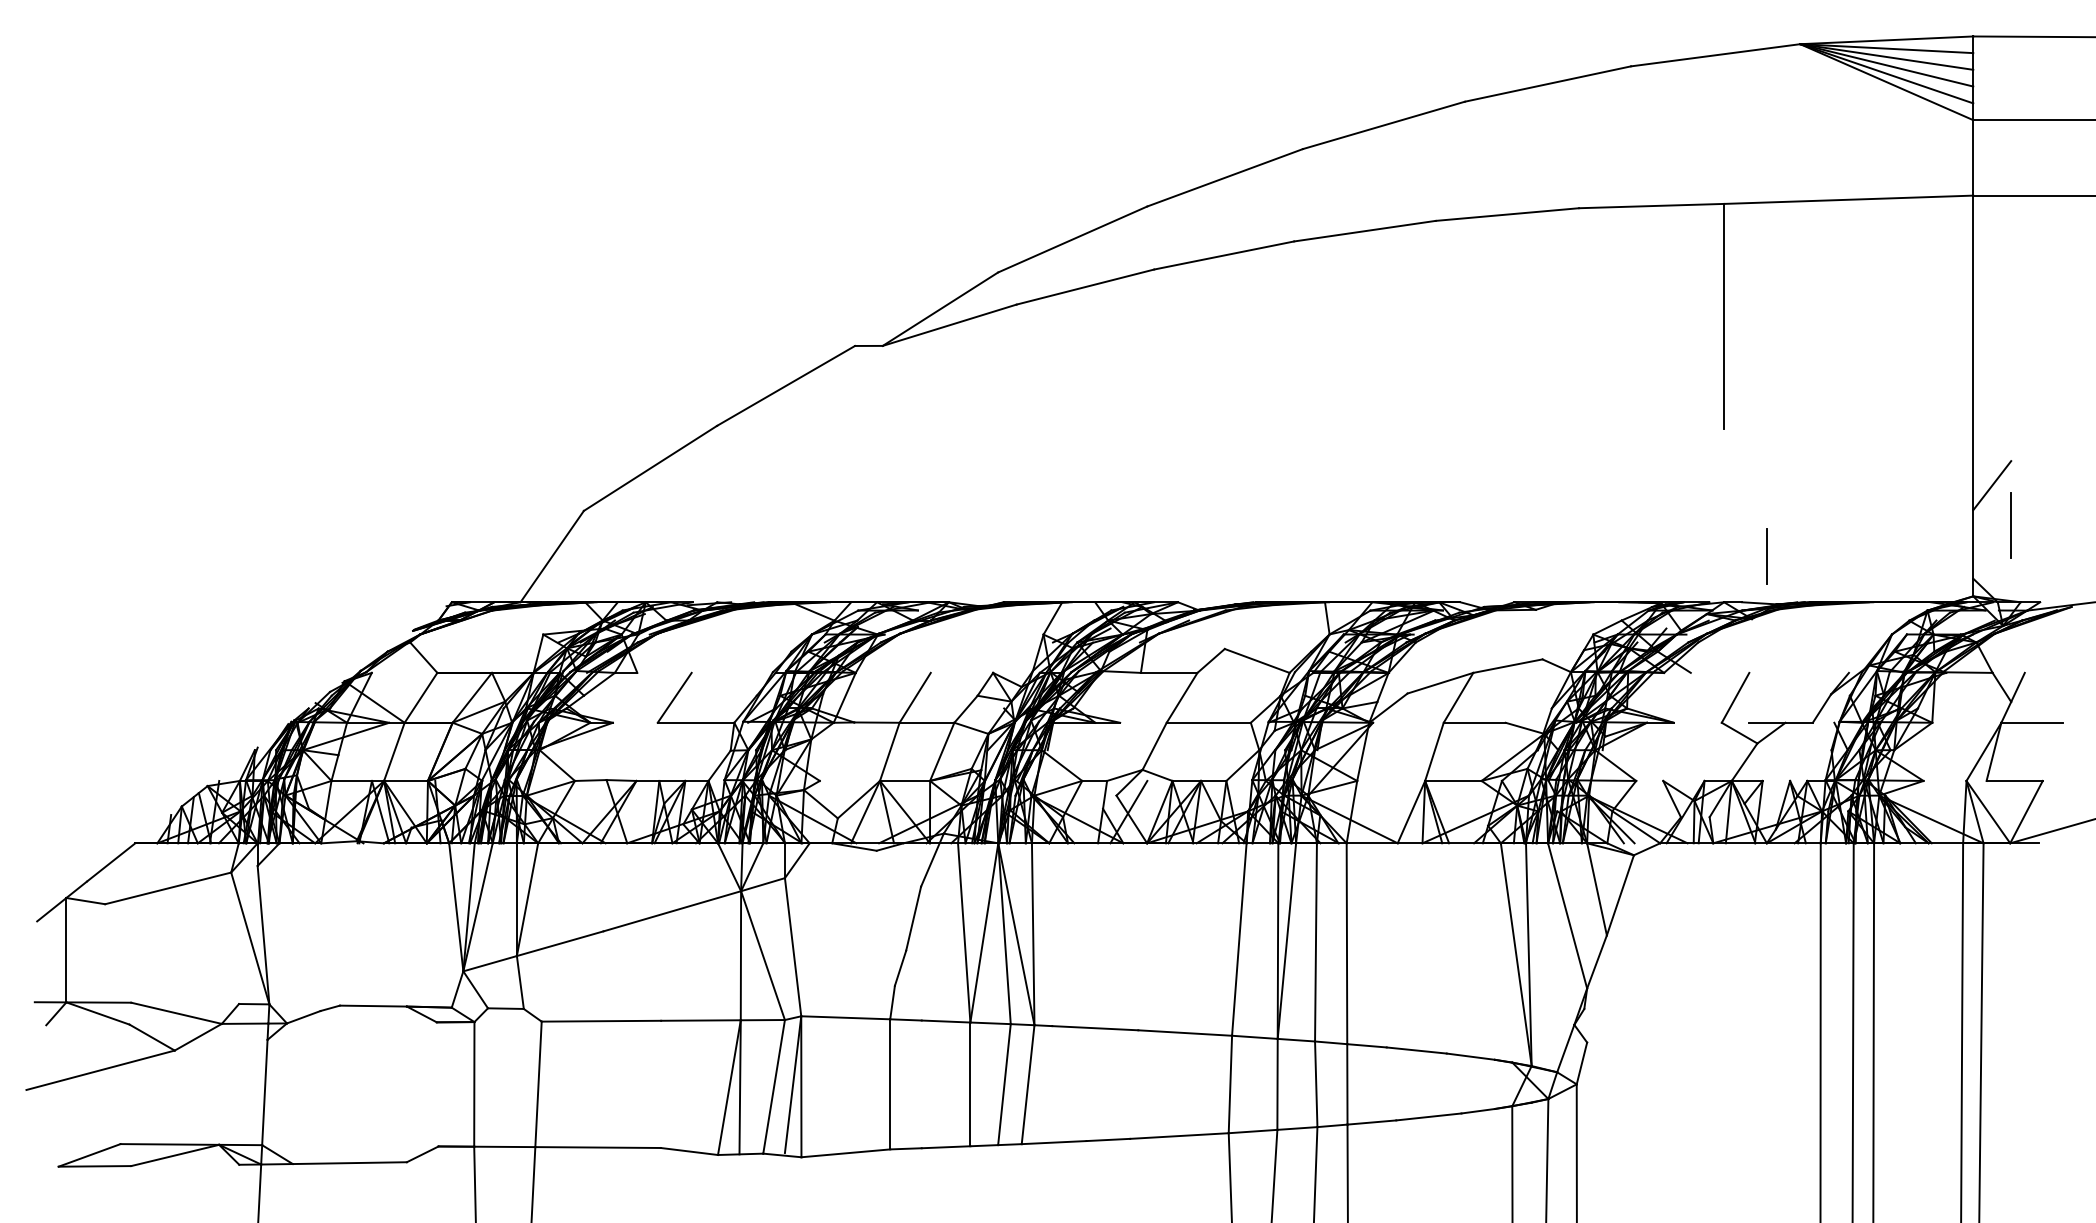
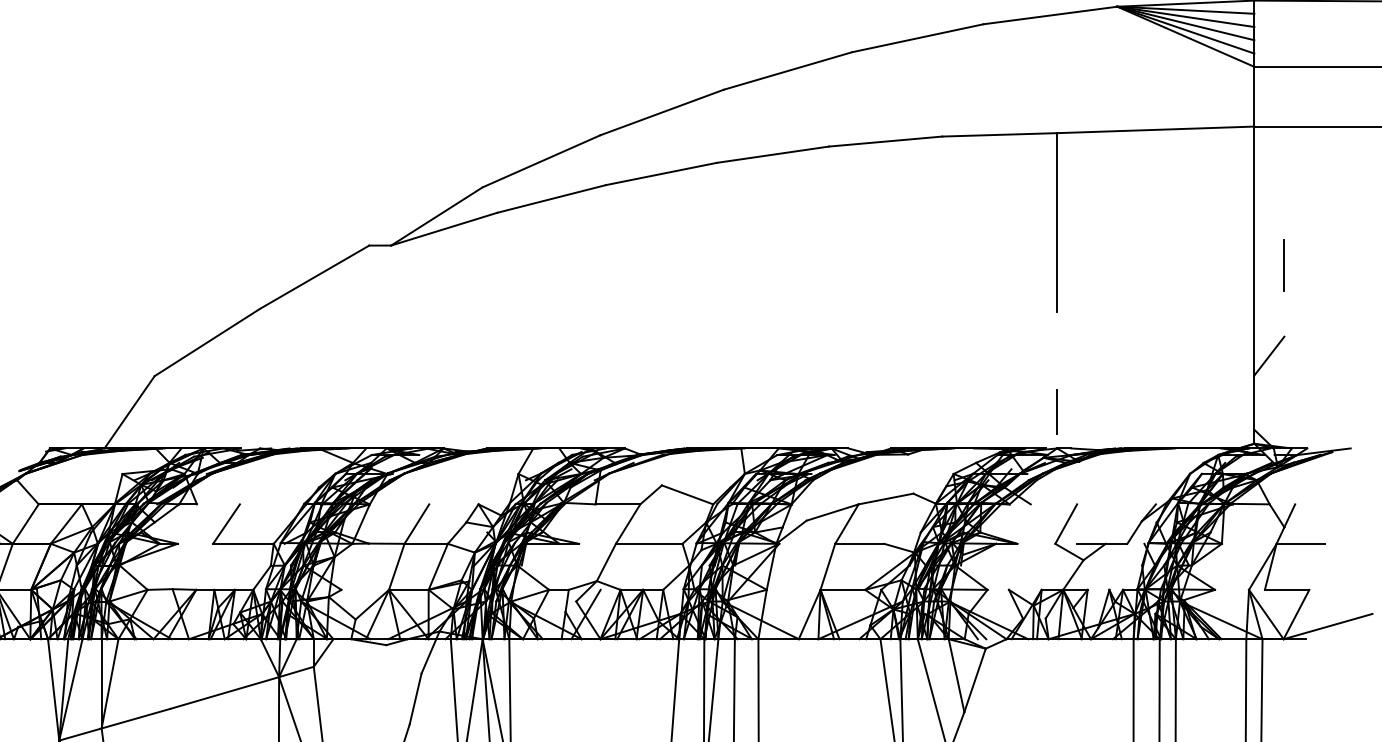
line: (2010, 525) -> (1283, 265), moved
line: (1766, 556) -> (1056, 412), moved

